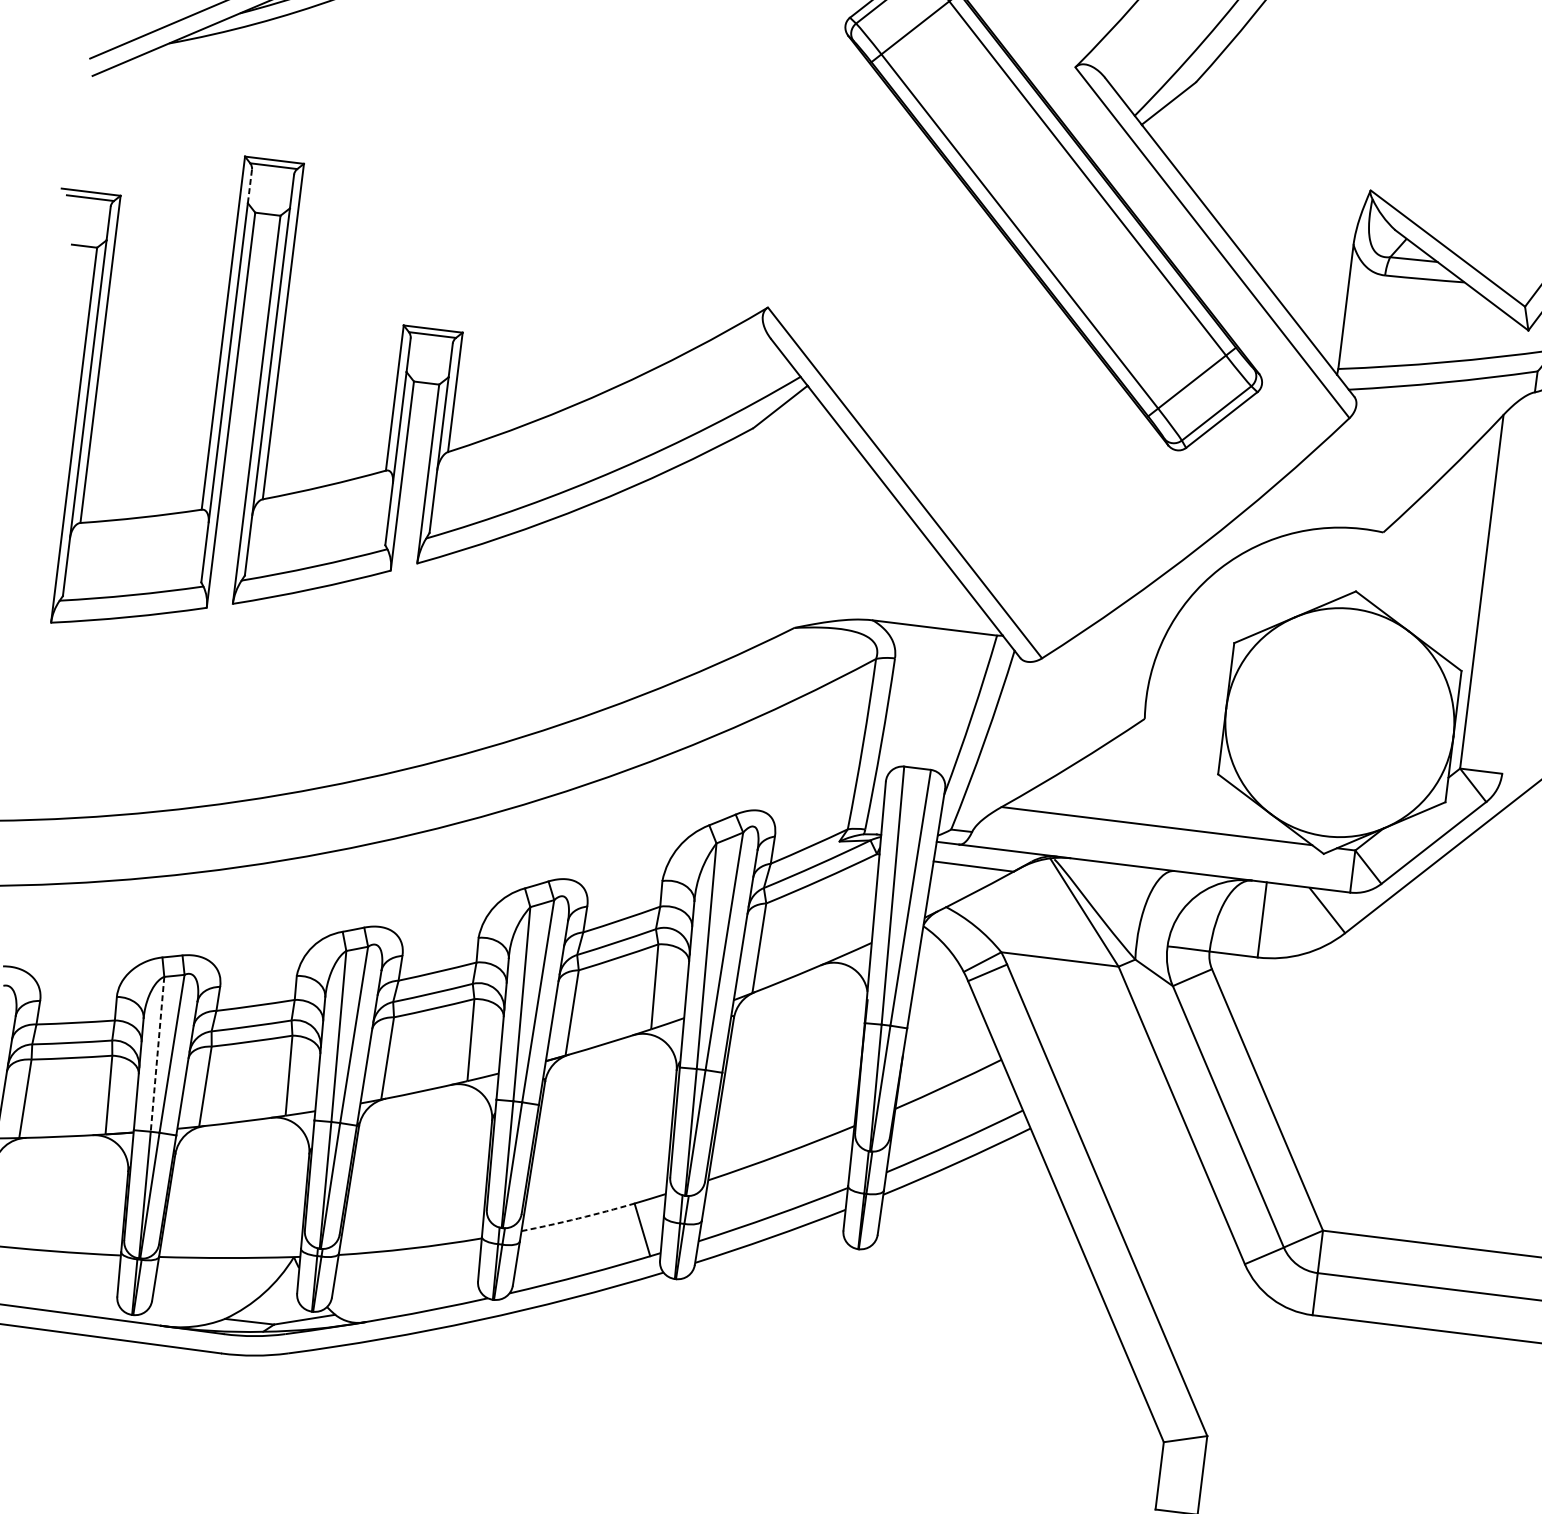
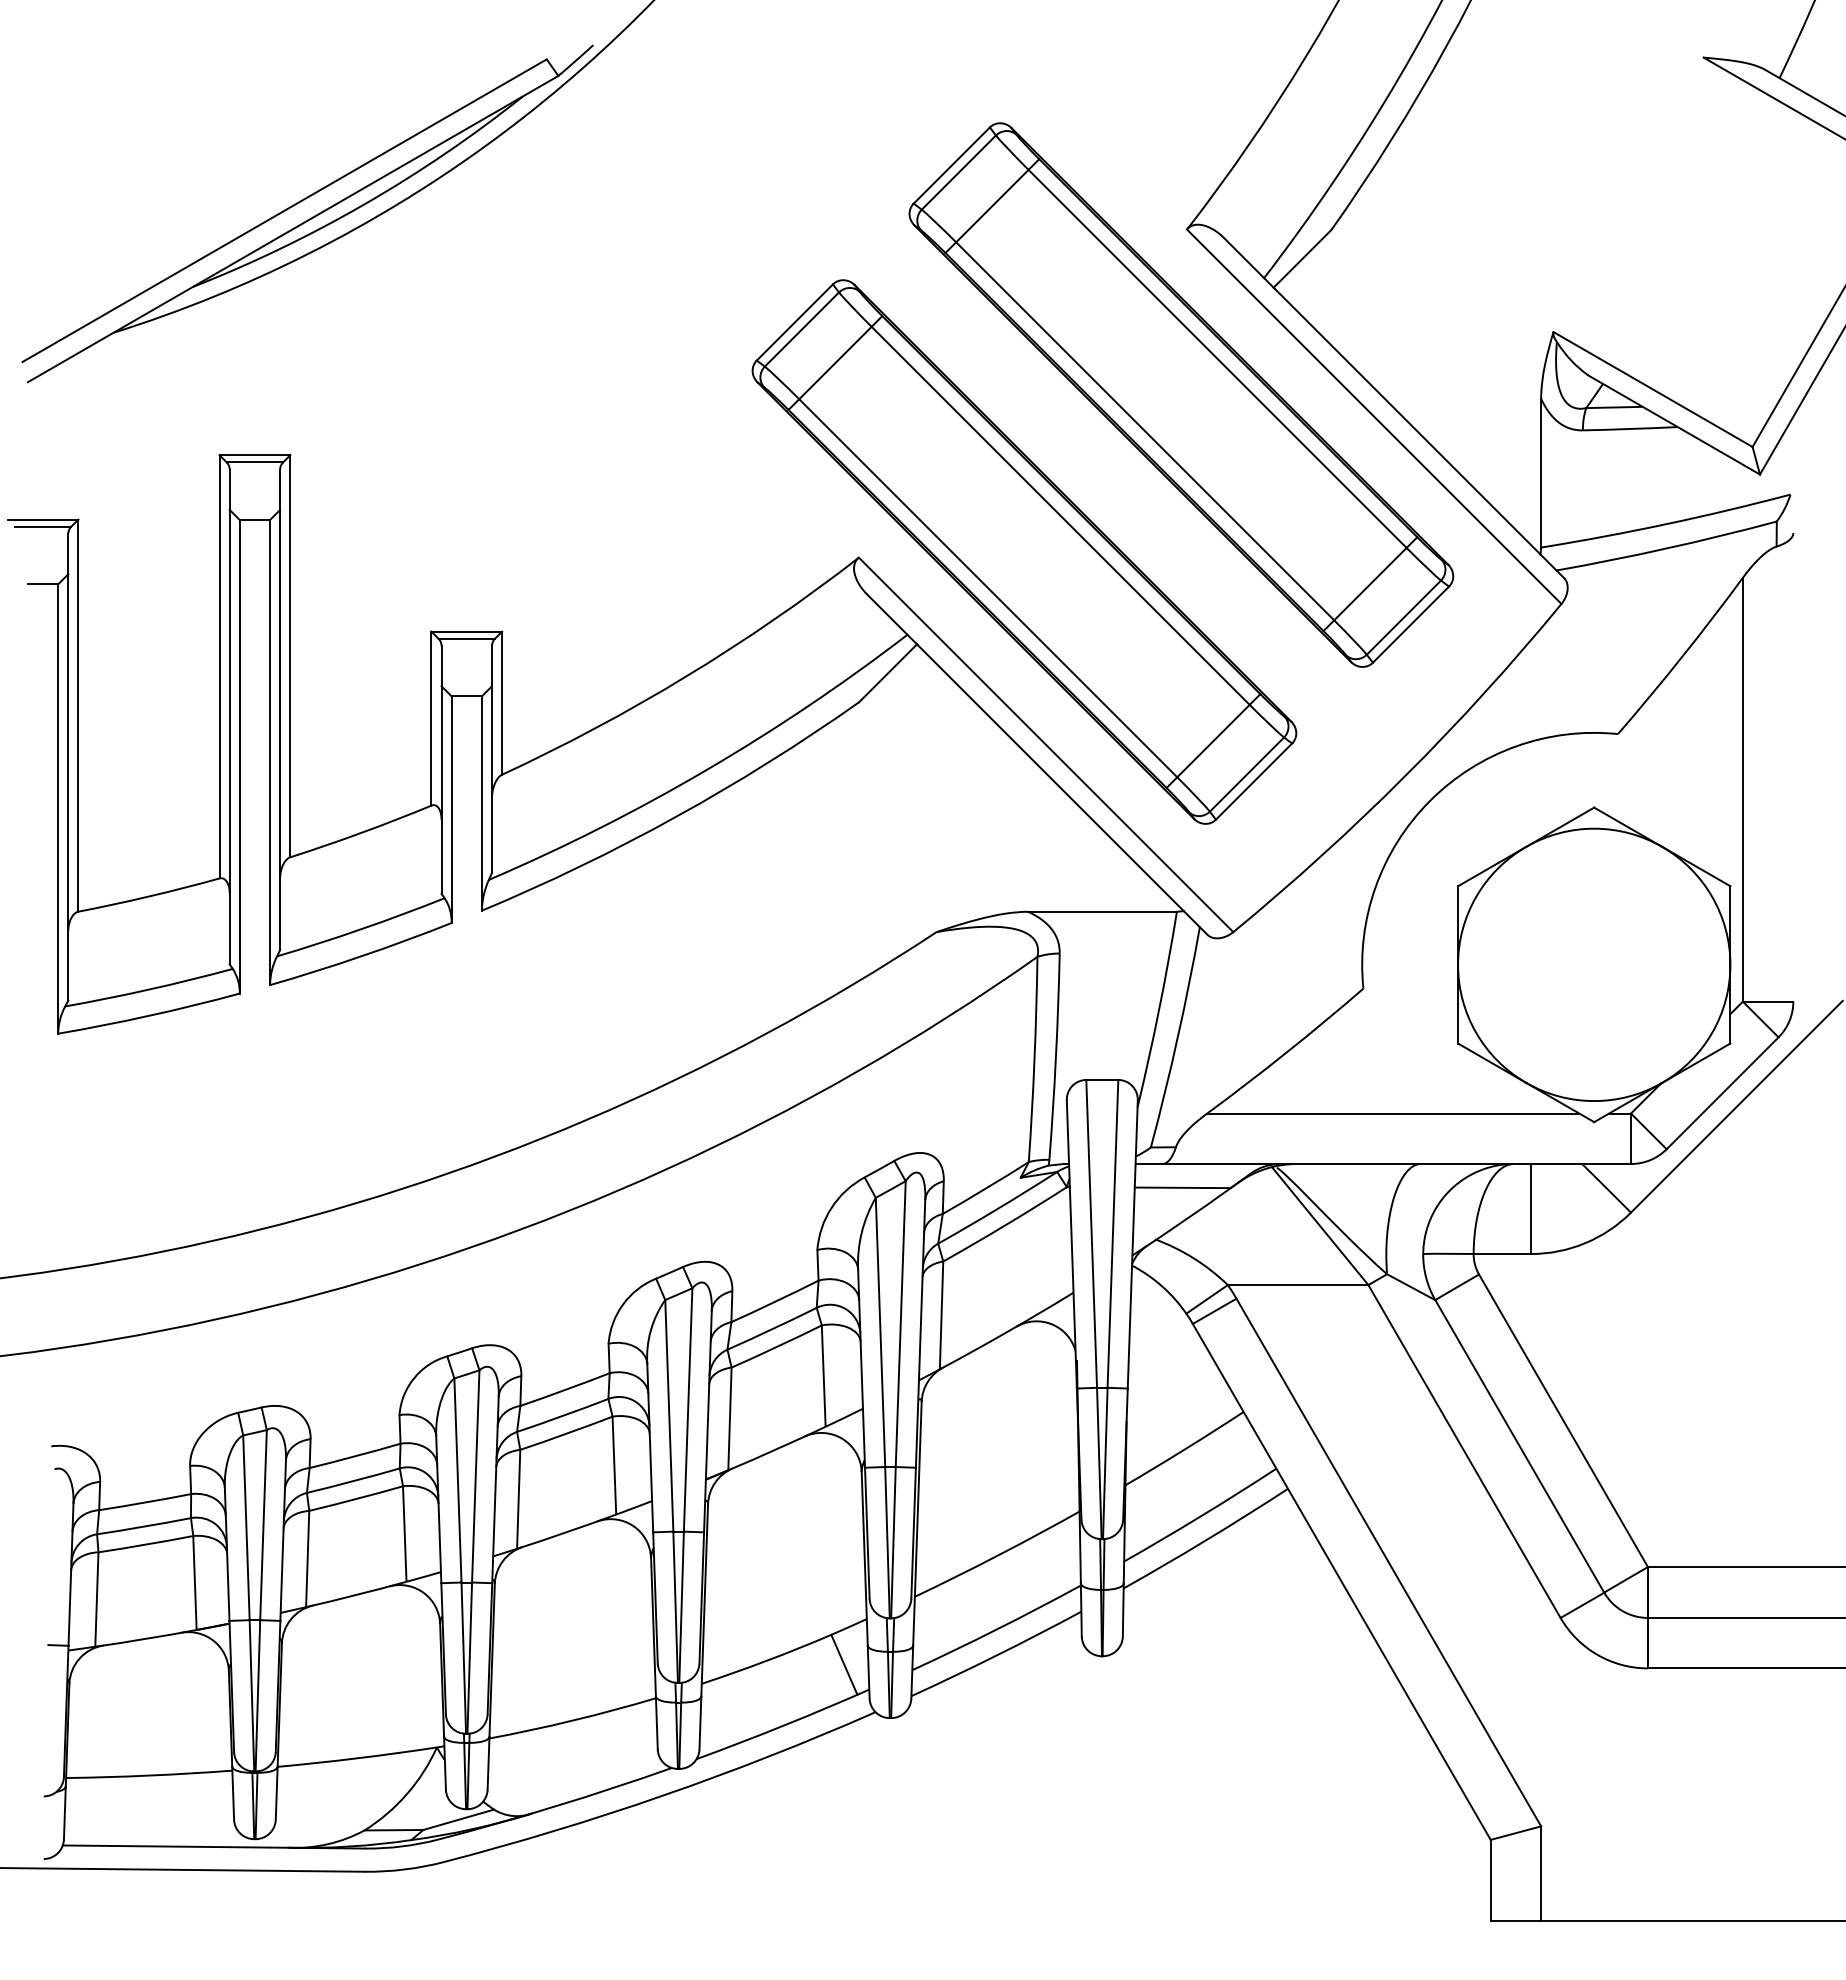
line: (249, 186) -> (229, 489), dashed -> solid
part: (906, 319) -> (1024, 551), added
line: (157, 1054) -> (246, 1528), dashed -> solid
arc: (578, 1218) -> (767, 1660), dashed -> solid

